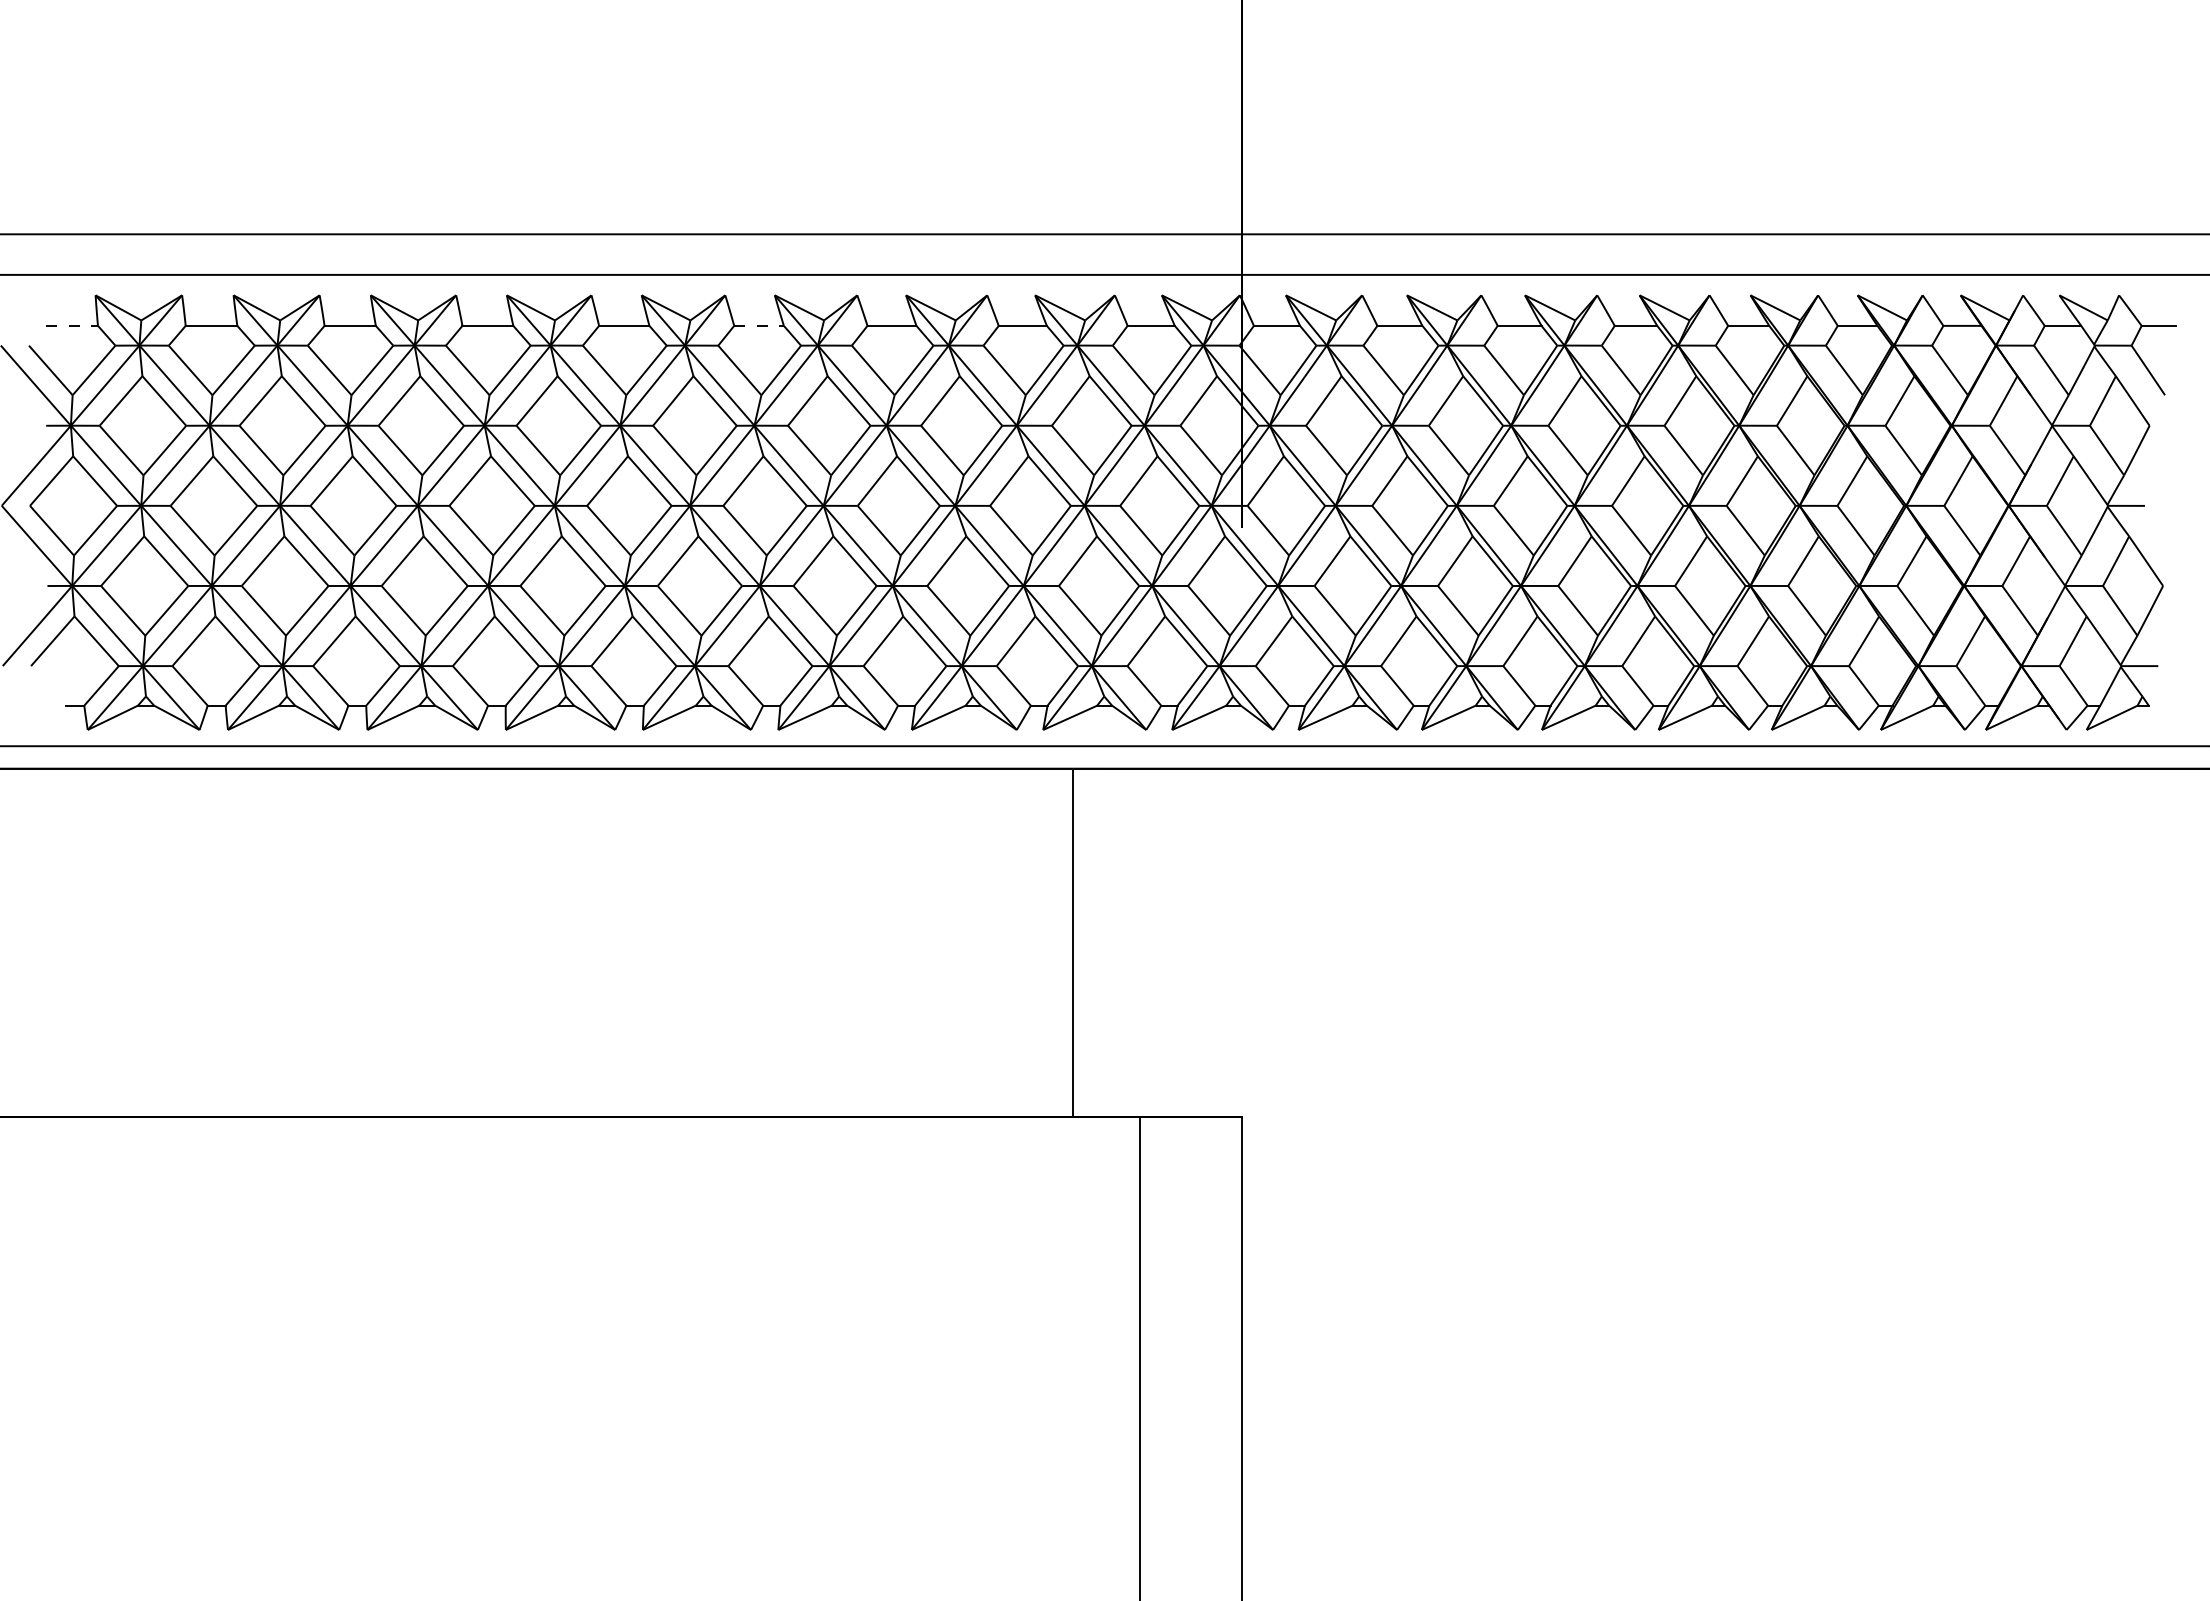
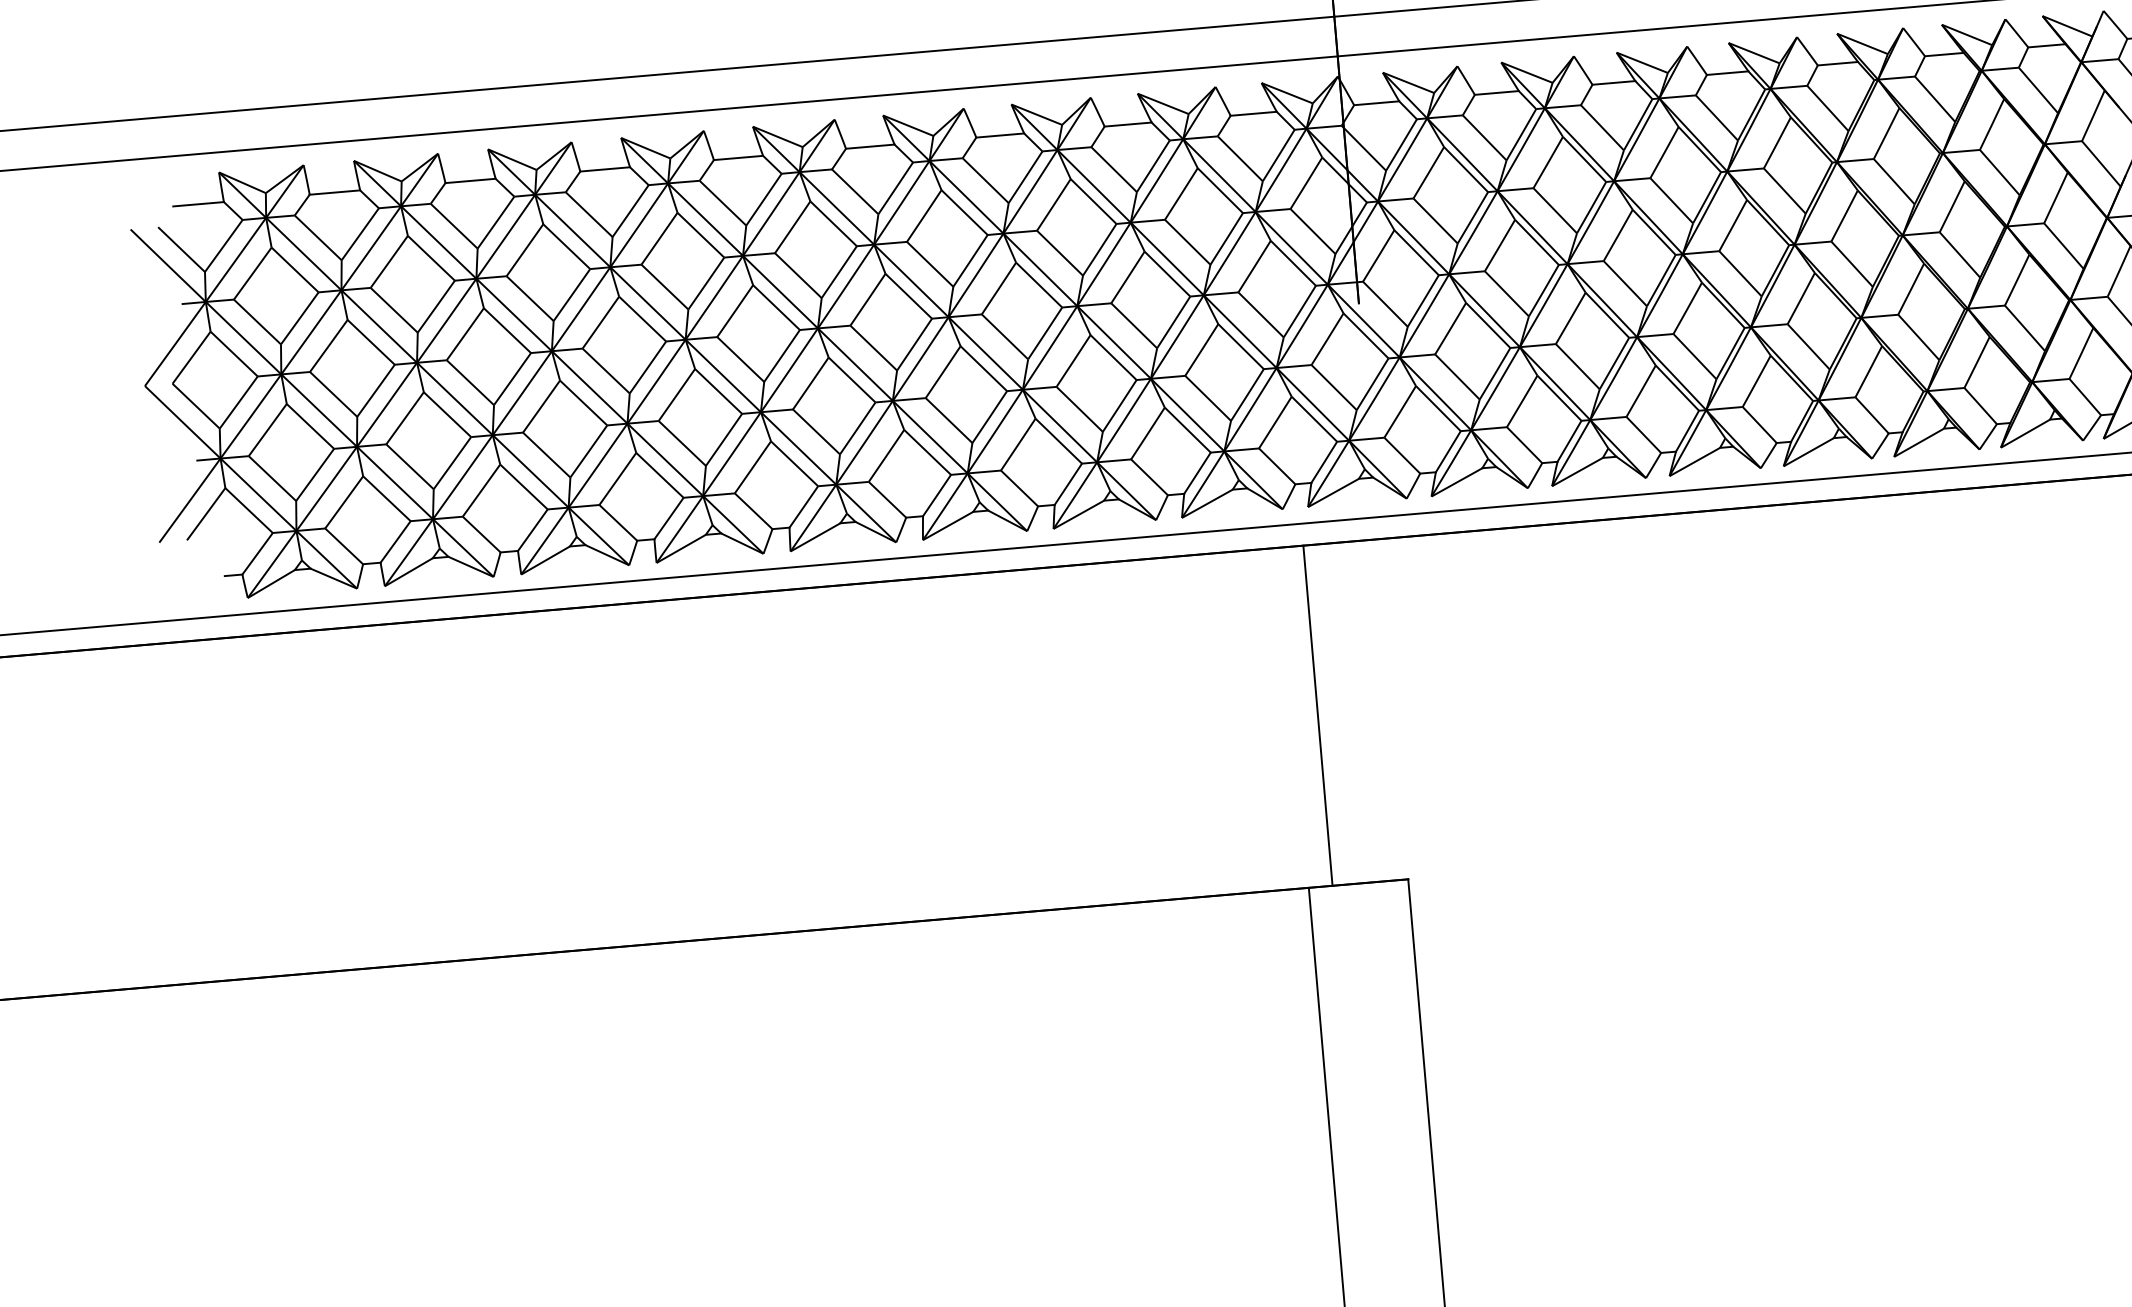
line: (72, 325) -> (198, 203), dashed -> solid
line: (759, 325) -> (870, 146), dashed -> solid
line: (1073, 942) -> (1318, 715), moved

